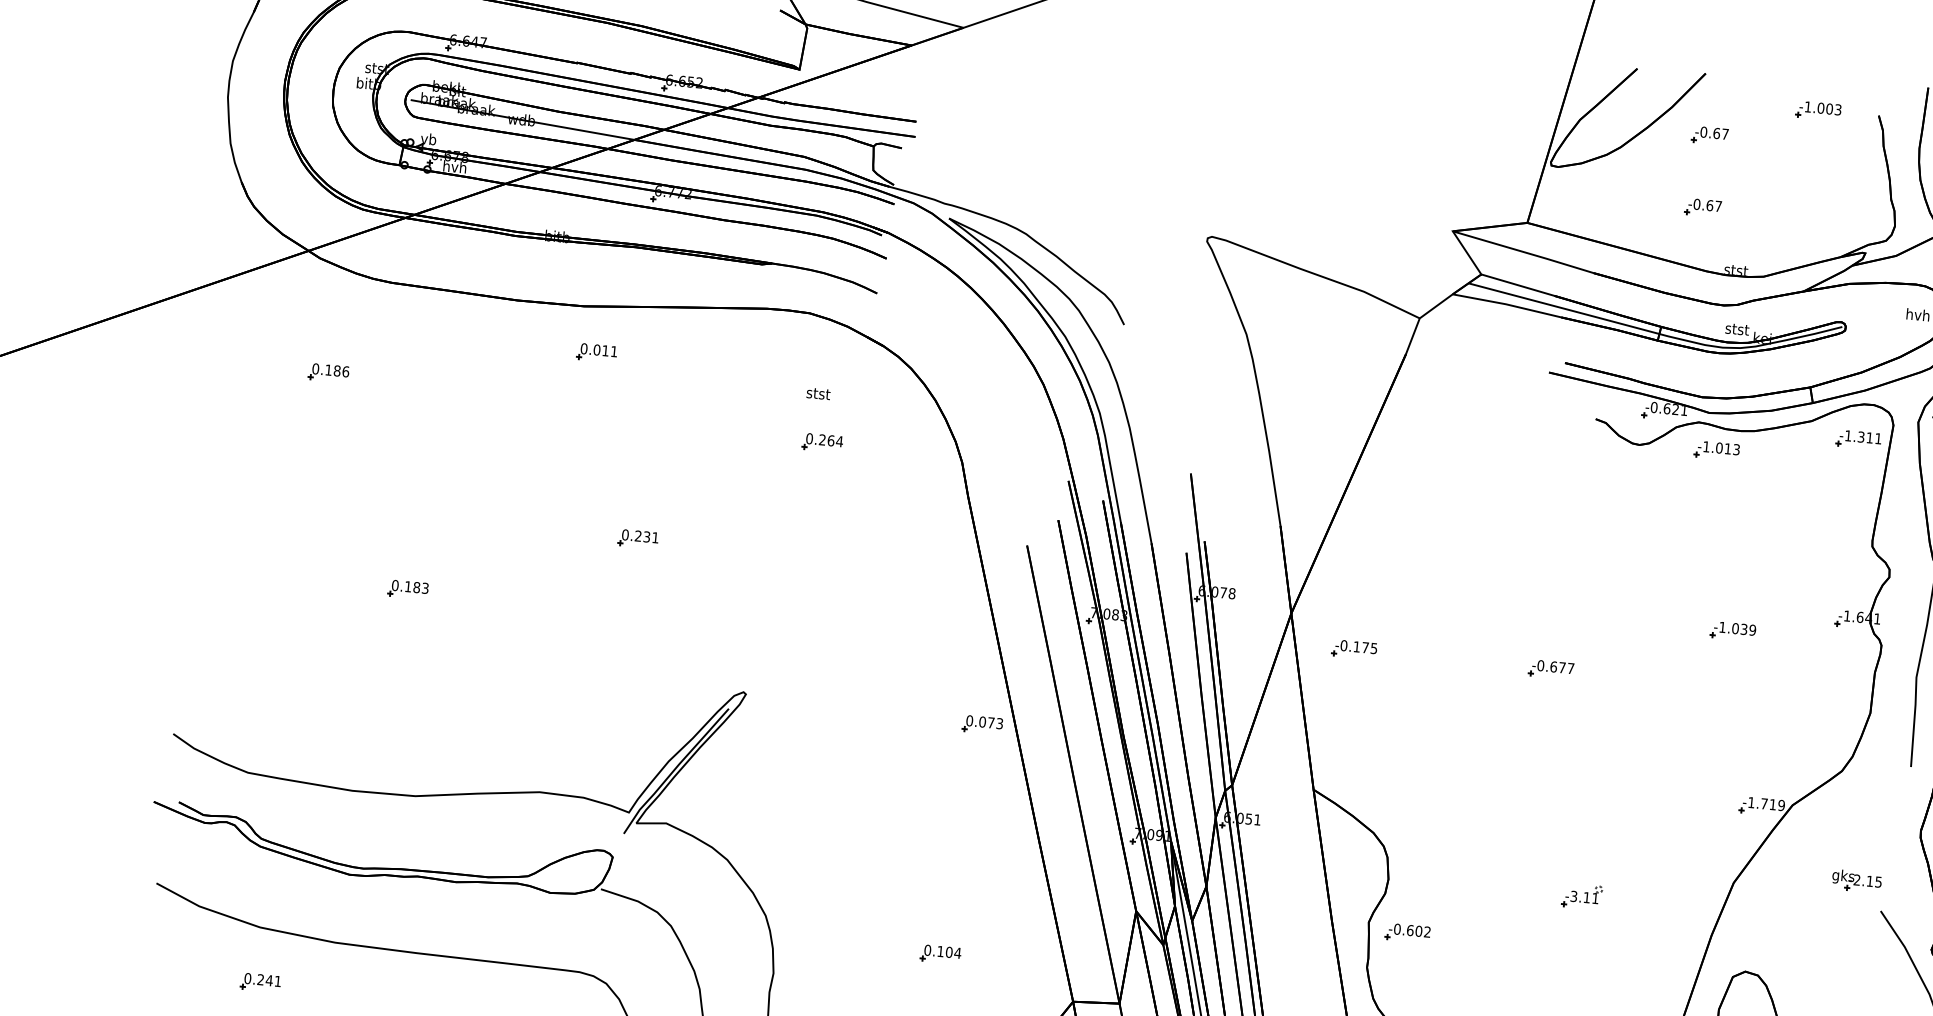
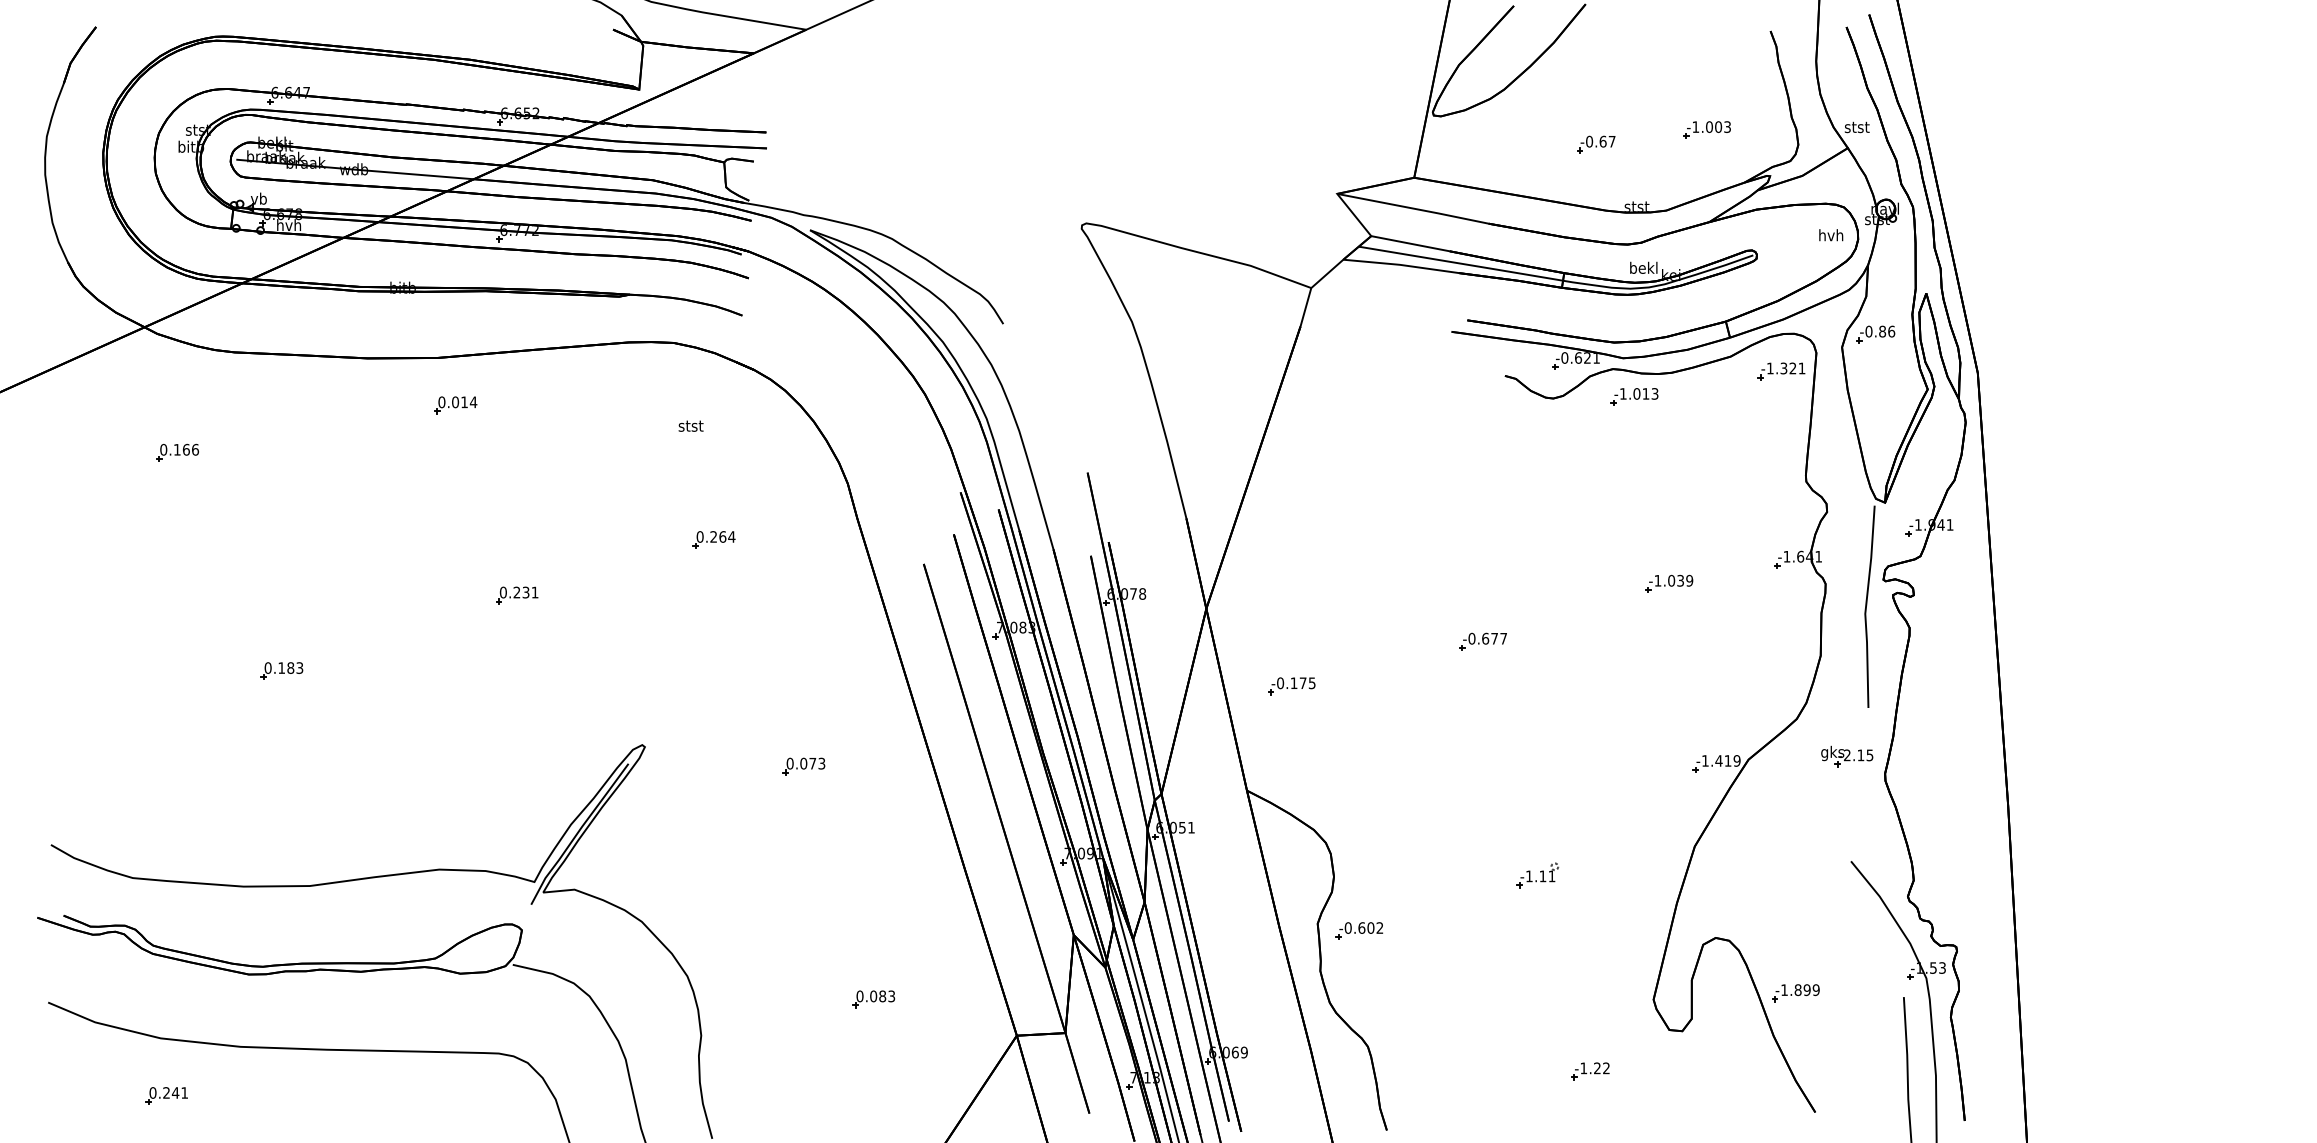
part: (1817, 110) -> (1706, 129), moved
part: (1710, 135) -> (1596, 68), removed
text: (1736, 328) -> (1643, 267), stst -> bekl
text: (614, 351) -> (473, 402), 0.011 -> 0.014
text: (336, 370) -> (185, 449), 0.186 -> 0.166
text: (1869, 437) -> (1792, 368), -1.311 -> -1.321
part: (822, 442) -> (713, 539), moved
part: (1354, 649) -> (1291, 686), moved
part: (982, 724) -> (803, 766), moved
text: (1763, 803) -> (1718, 760), -1.719 -> -1.419
part: (1857, 881) -> (1847, 756), moved
text: (1574, 896) -> (1529, 876), -3.11 -> -1.11
text: (949, 952) -> (882, 996), 0.104 -> 0.083

